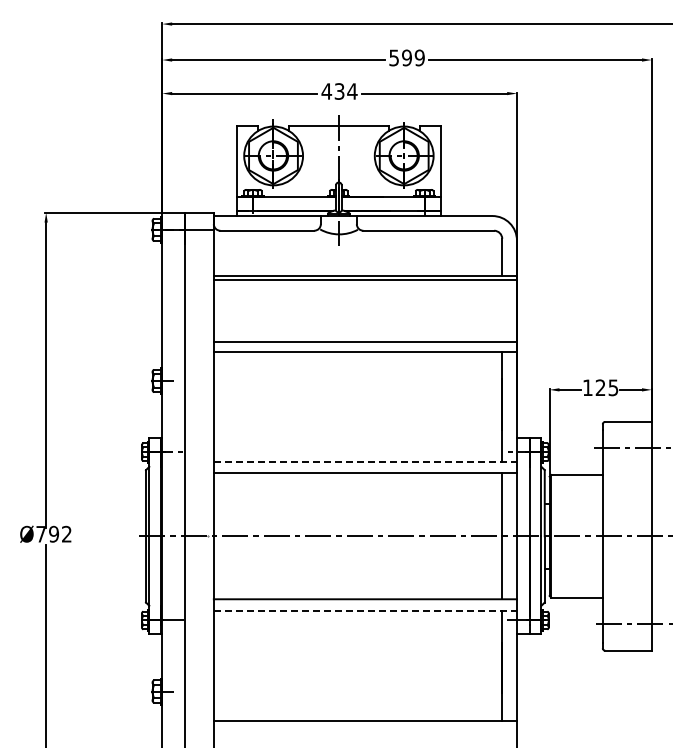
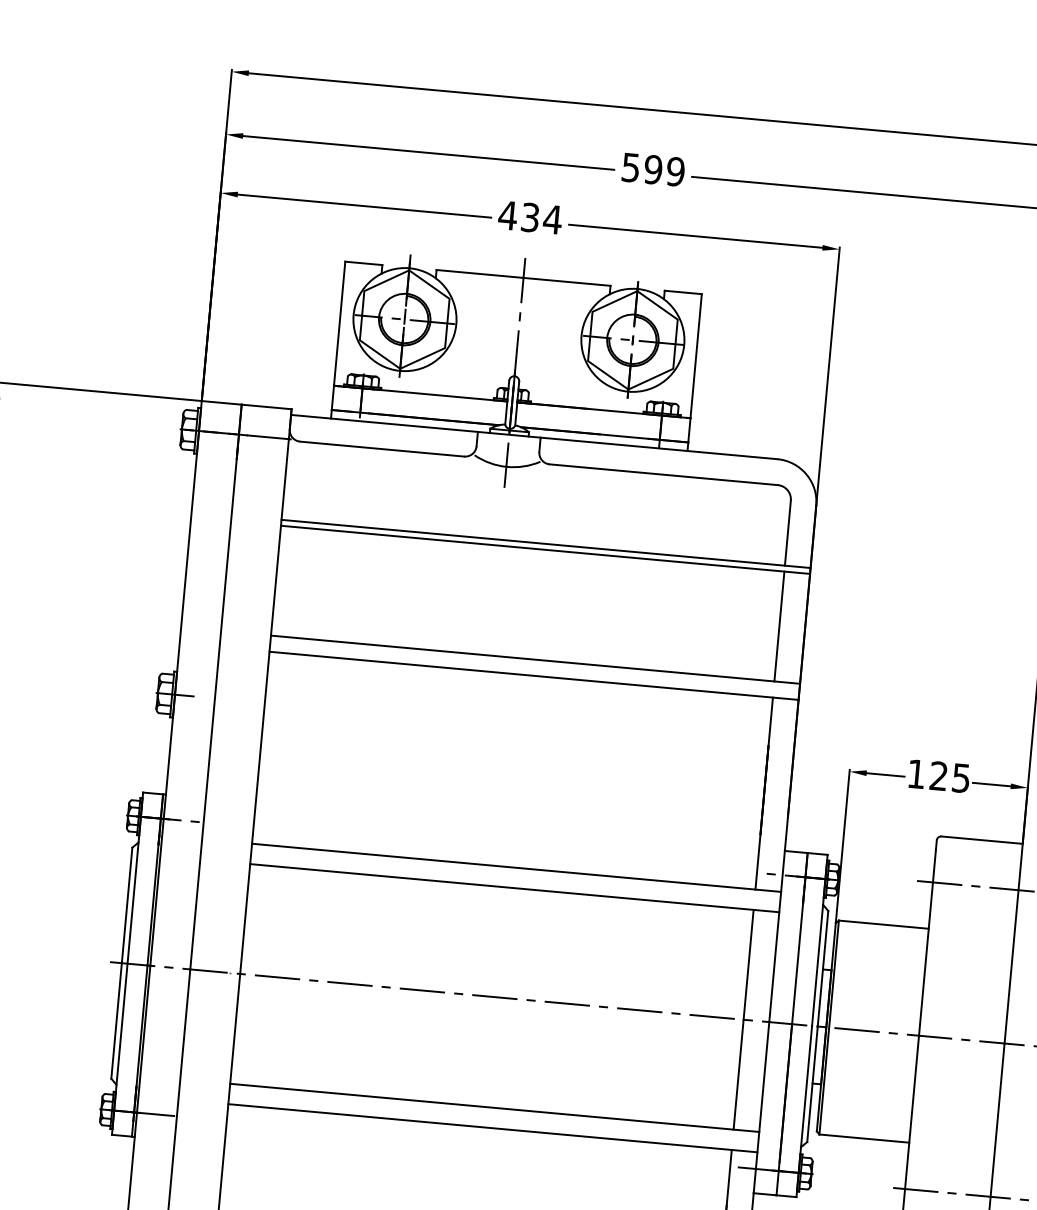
line: (502, 310) -> (779, 625), added
line: (365, 461) -> (516, 867), dashed -> solid
line: (365, 610) -> (493, 1127), dashed -> solid

